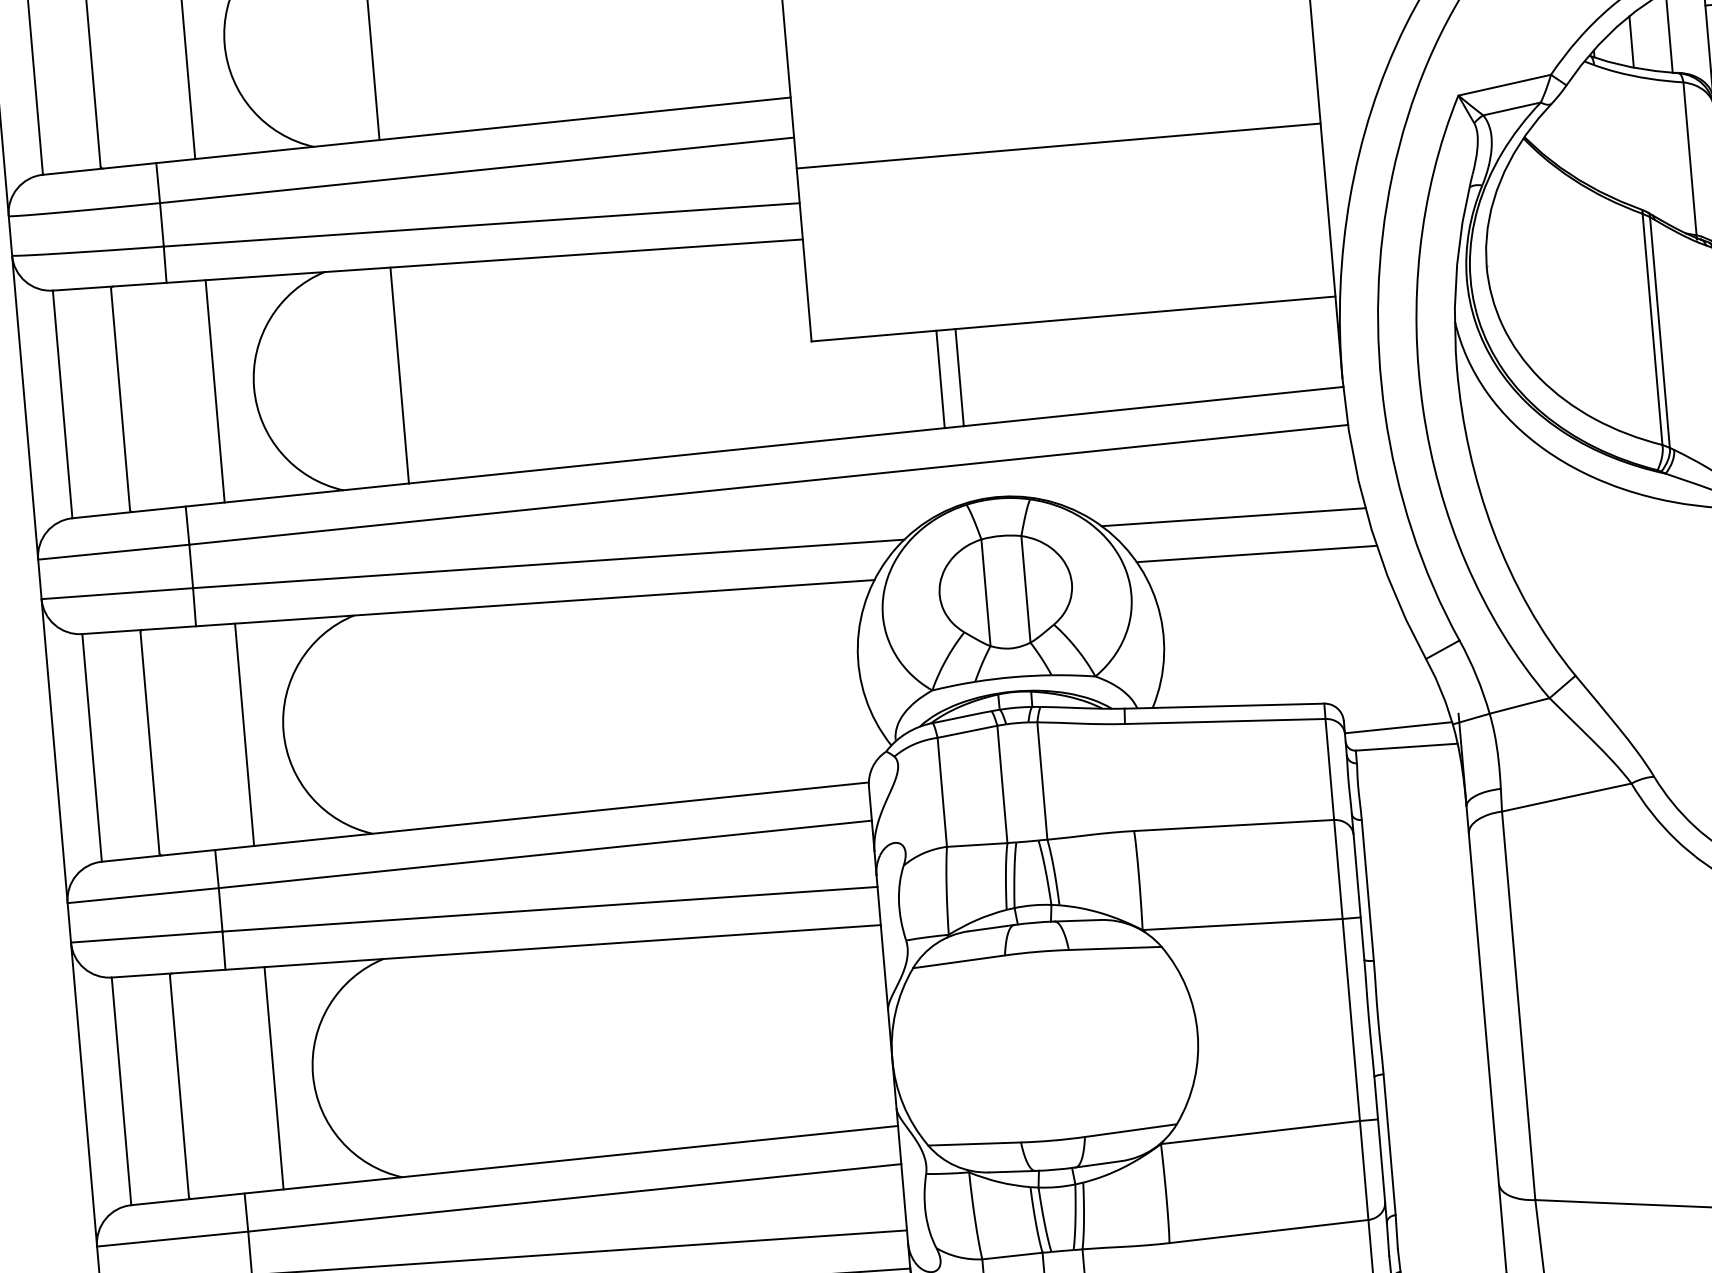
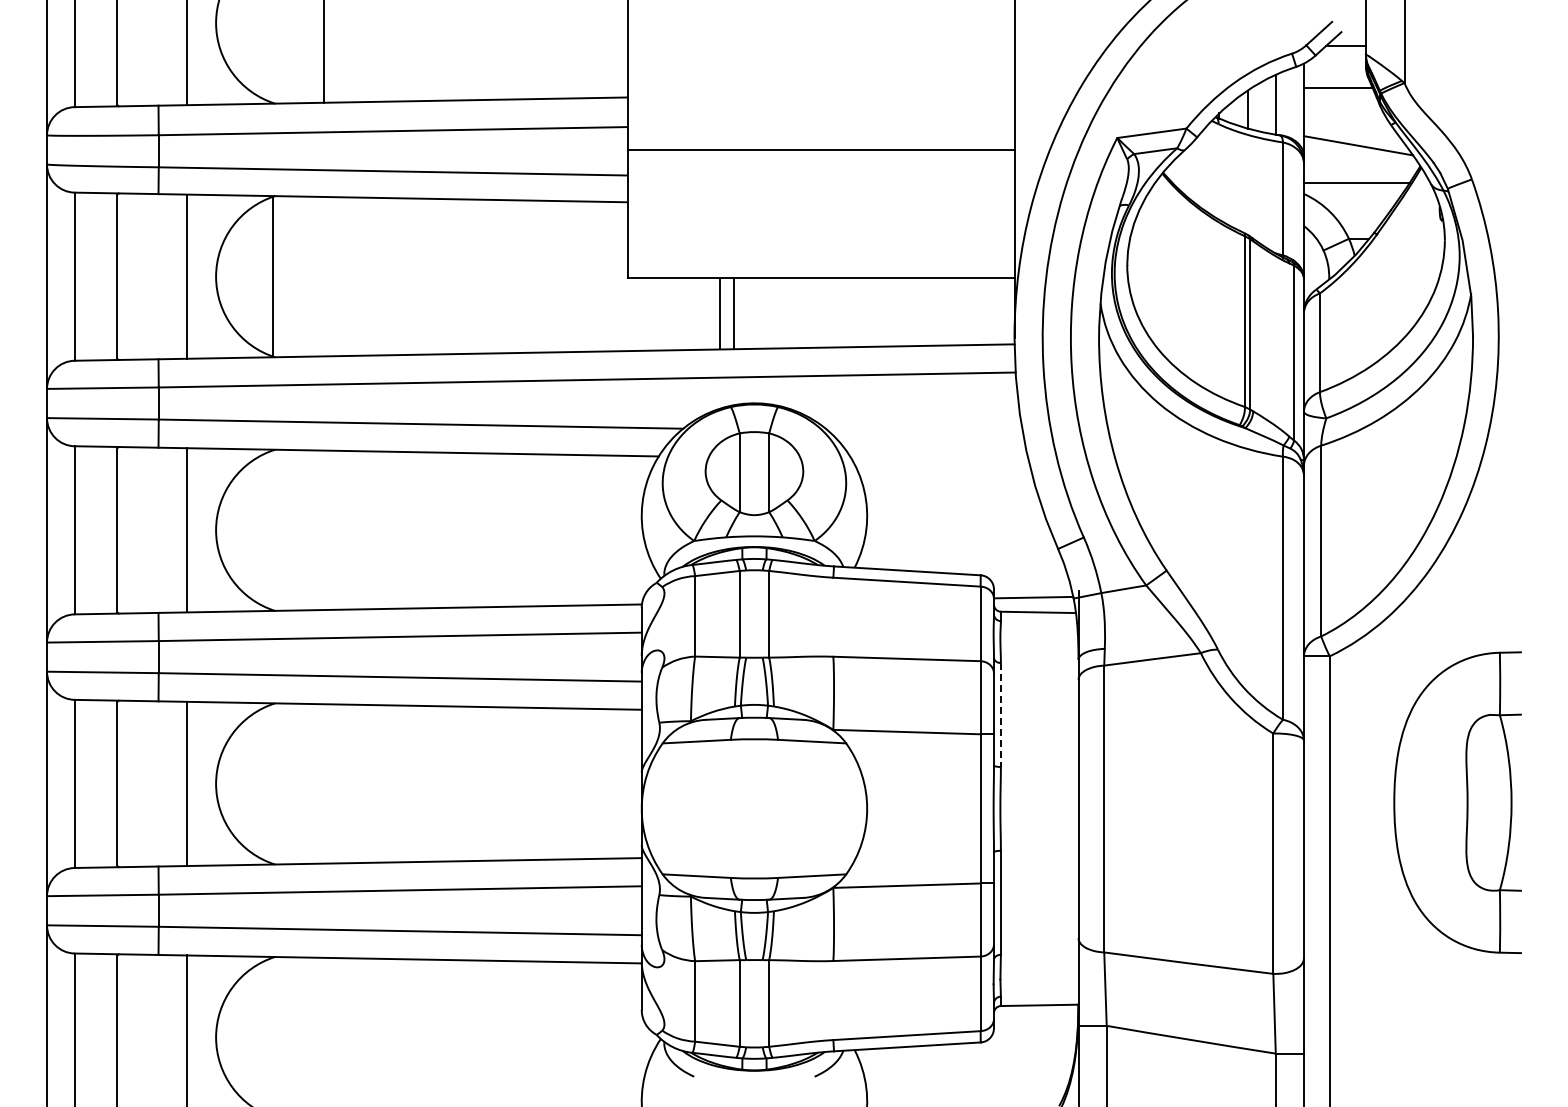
line: (399, 375) -> (272, 276), moved
line: (1232, 516) -> (925, 432), removed
line: (1256, 552) -> (940, 460), removed
line: (1367, 891) -> (1000, 715), solid -> dashed

